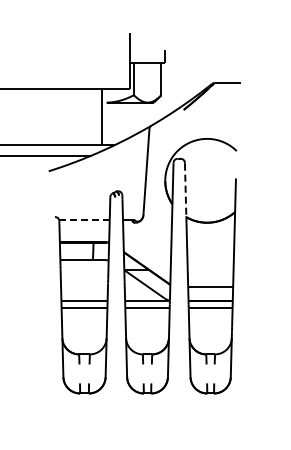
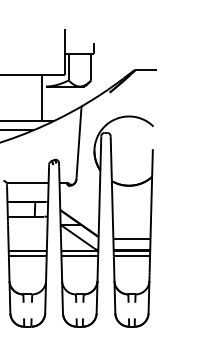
line: (185, 190) -> (111, 159), dashed -> solid
line: (83, 219) -> (26, 183), dashed -> solid

